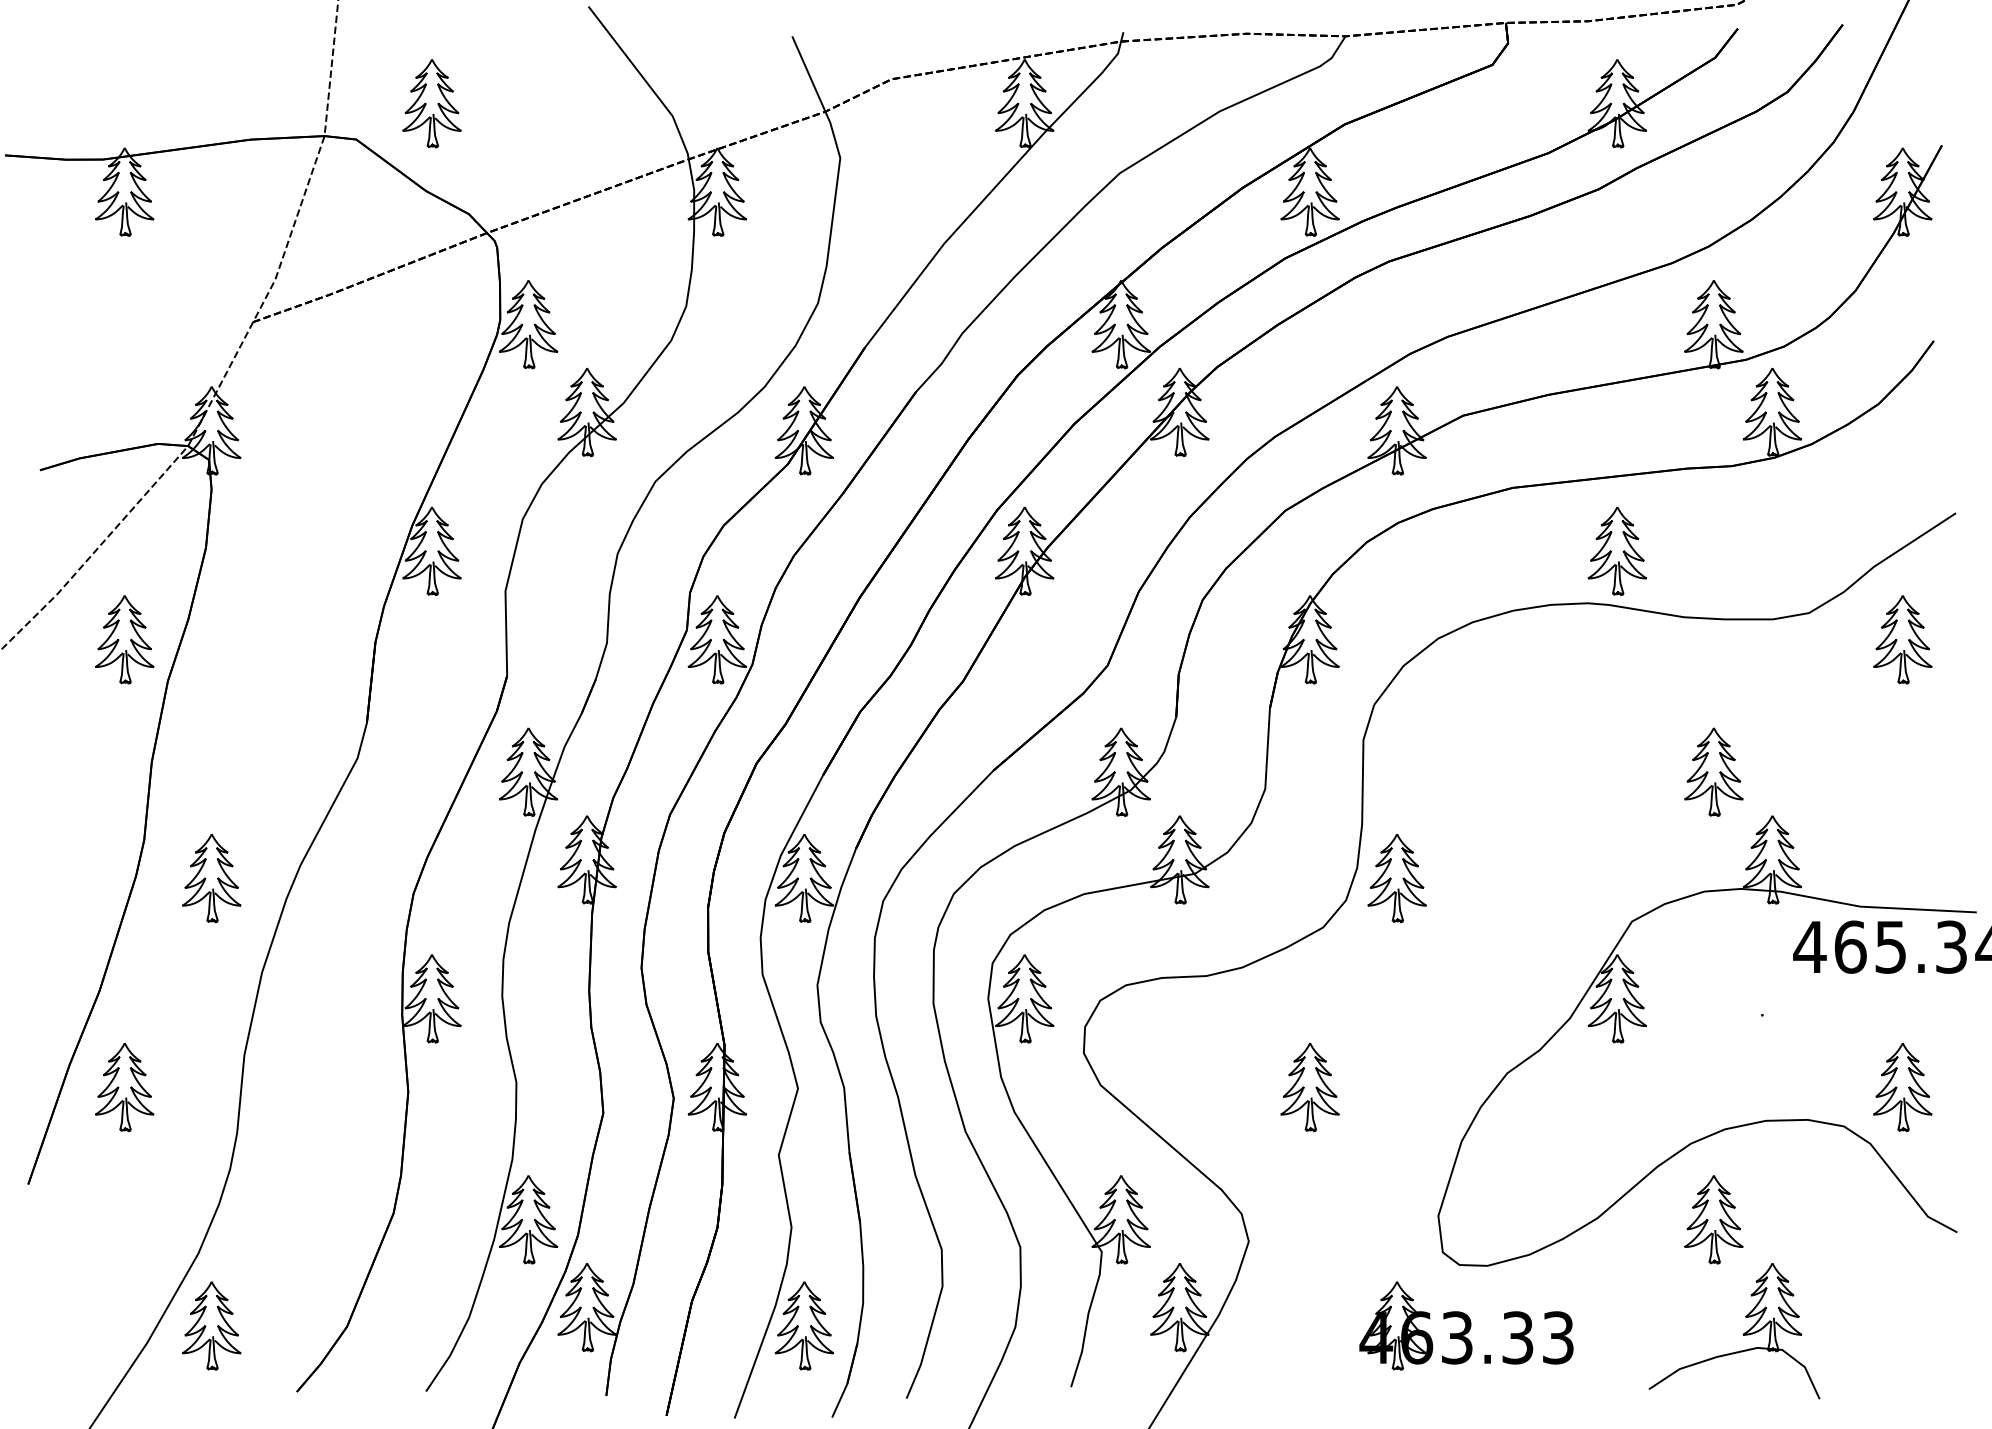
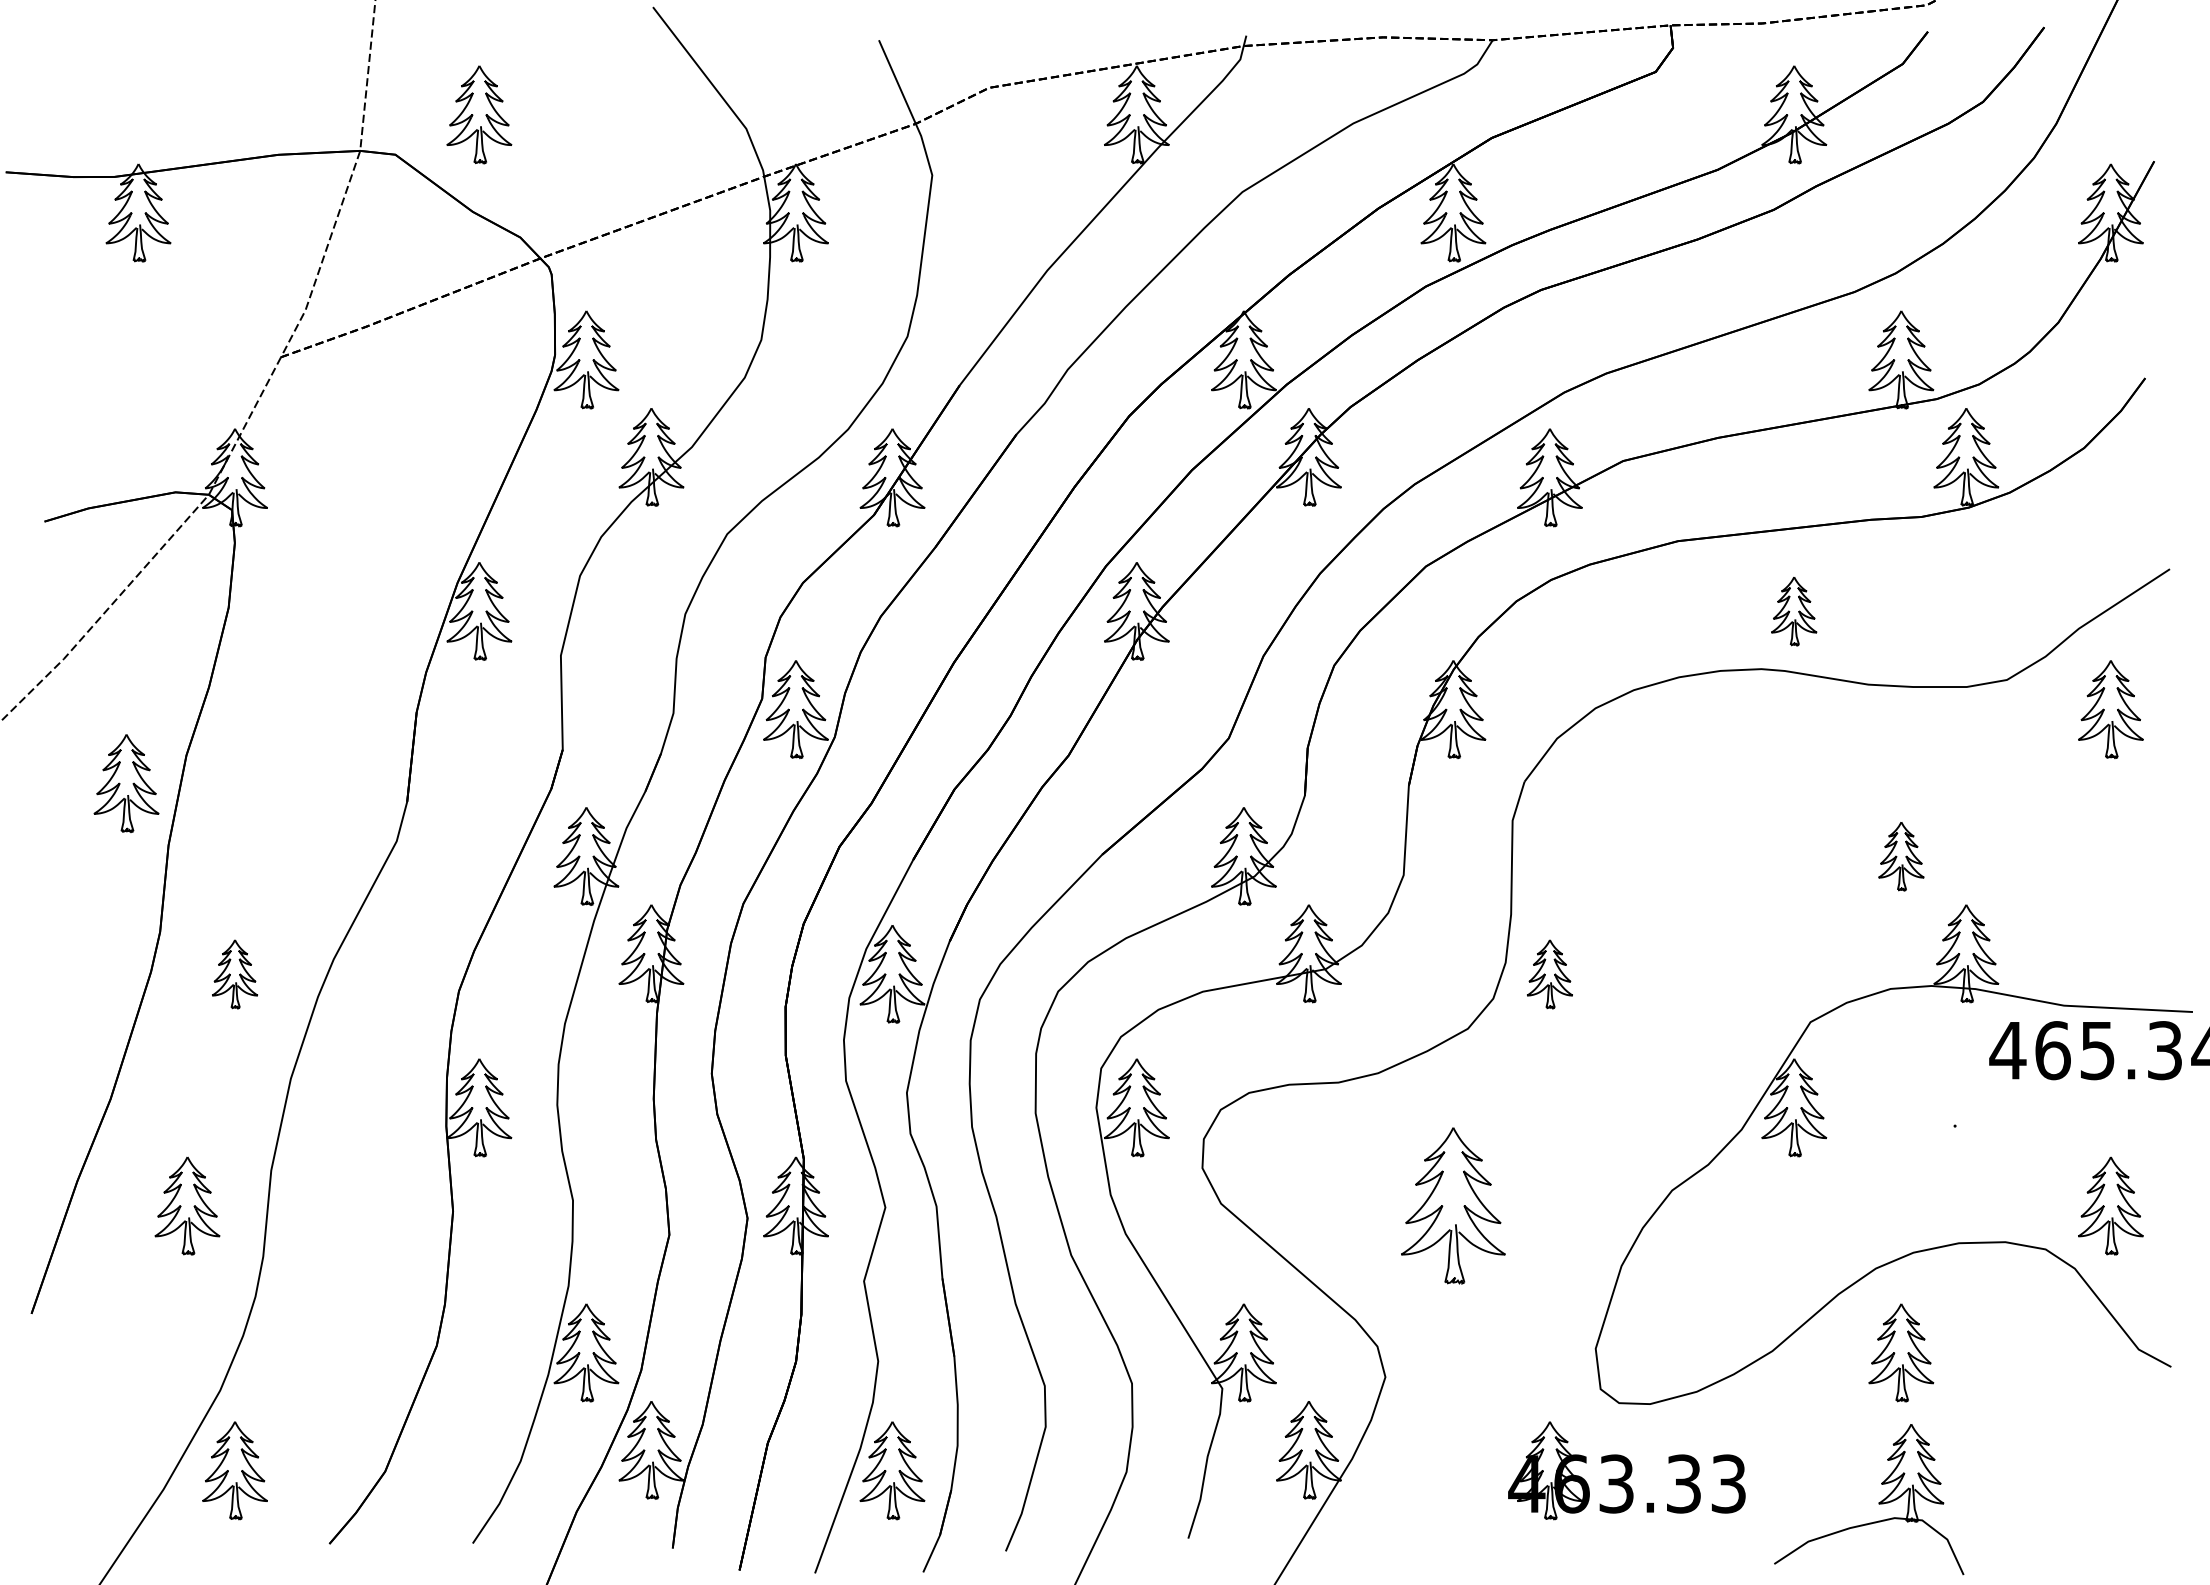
part: (1616, 551) -> (1793, 611), size x0.7
part: (124, 639) -> (126, 783), moved
part: (1714, 772) -> (1901, 856), size x0.7
part: (211, 878) -> (234, 974), size x0.7
part: (1396, 878) -> (1549, 974), size x0.7
part: (124, 1086) -> (187, 1205), moved
part: (1310, 1086) -> (1453, 1205), size x1.6
part: (1742, 1333) -> (1878, 1502), moved

